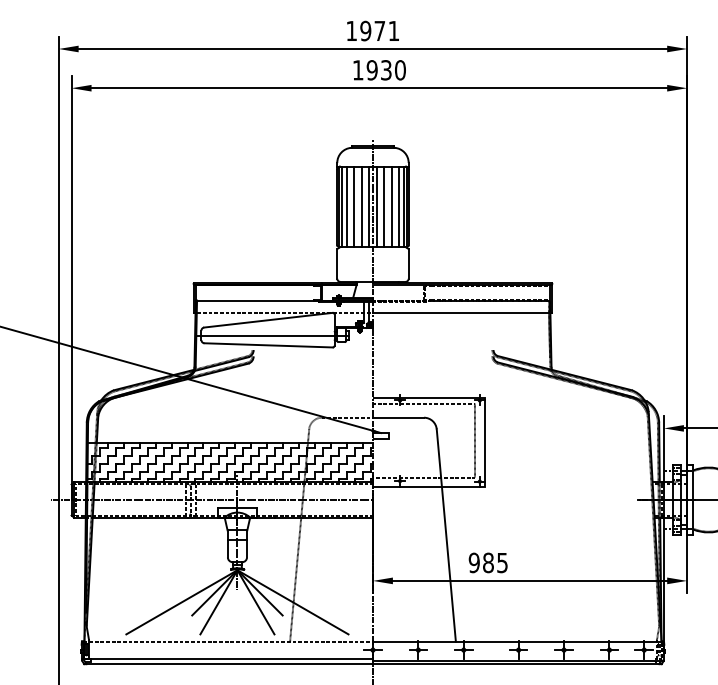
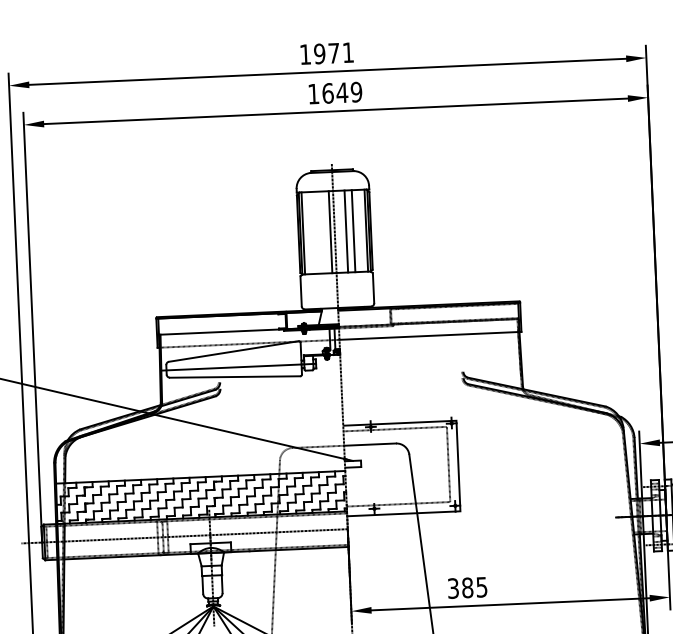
text: (385, 70) -> (341, 93), 1930 -> 1649
line: (347, 206) -> (308, 232), removed
line: (354, 206) -> (316, 232), removed
line: (361, 206) -> (323, 232), removed
line: (377, 206) -> (339, 231), removed
line: (398, 206) -> (360, 230), removed
text: (473, 562) -> (452, 588), 985 -> 385

